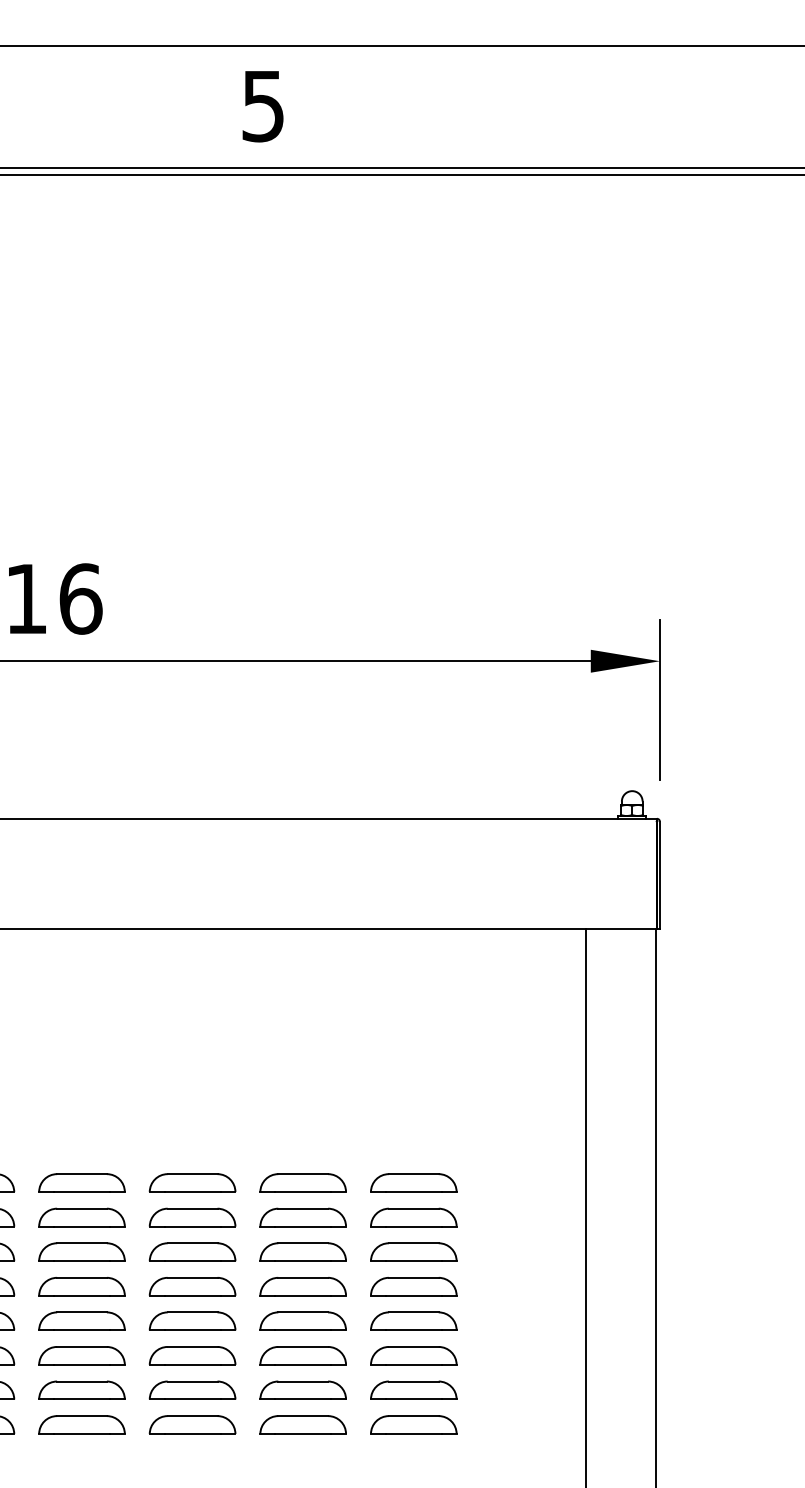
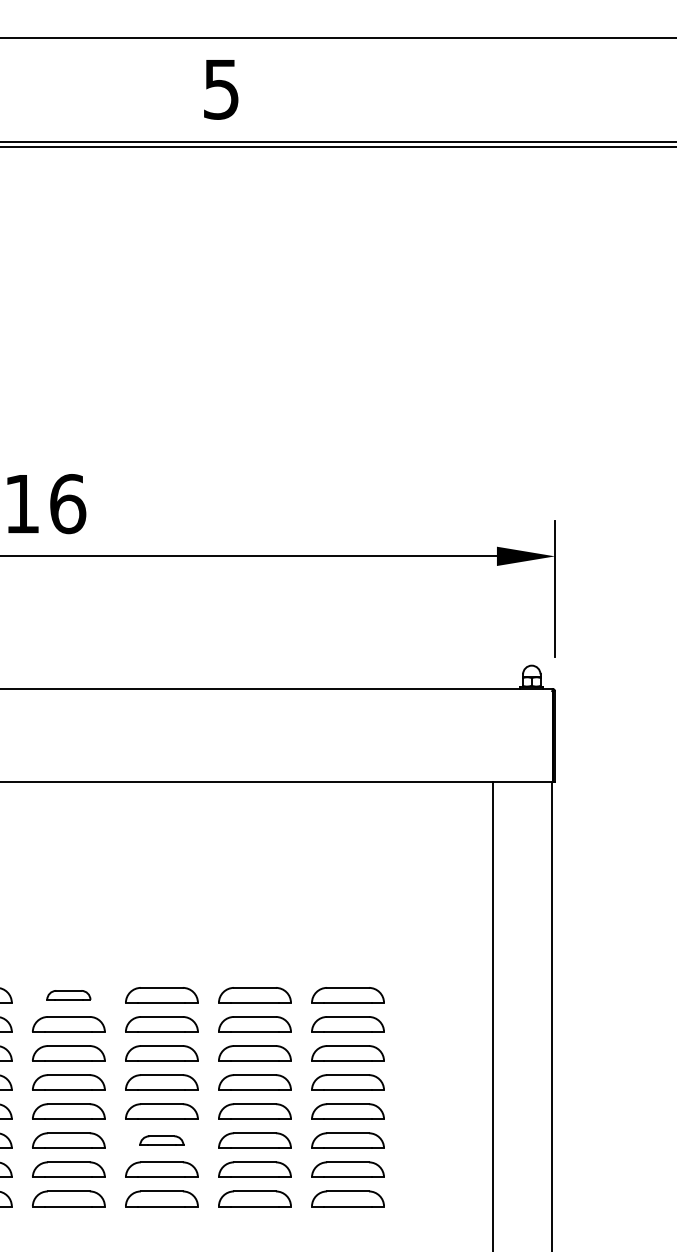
part: (81, 1182) -> (68, 994), size x0.6
part: (192, 1355) -> (161, 1140), size x0.6

